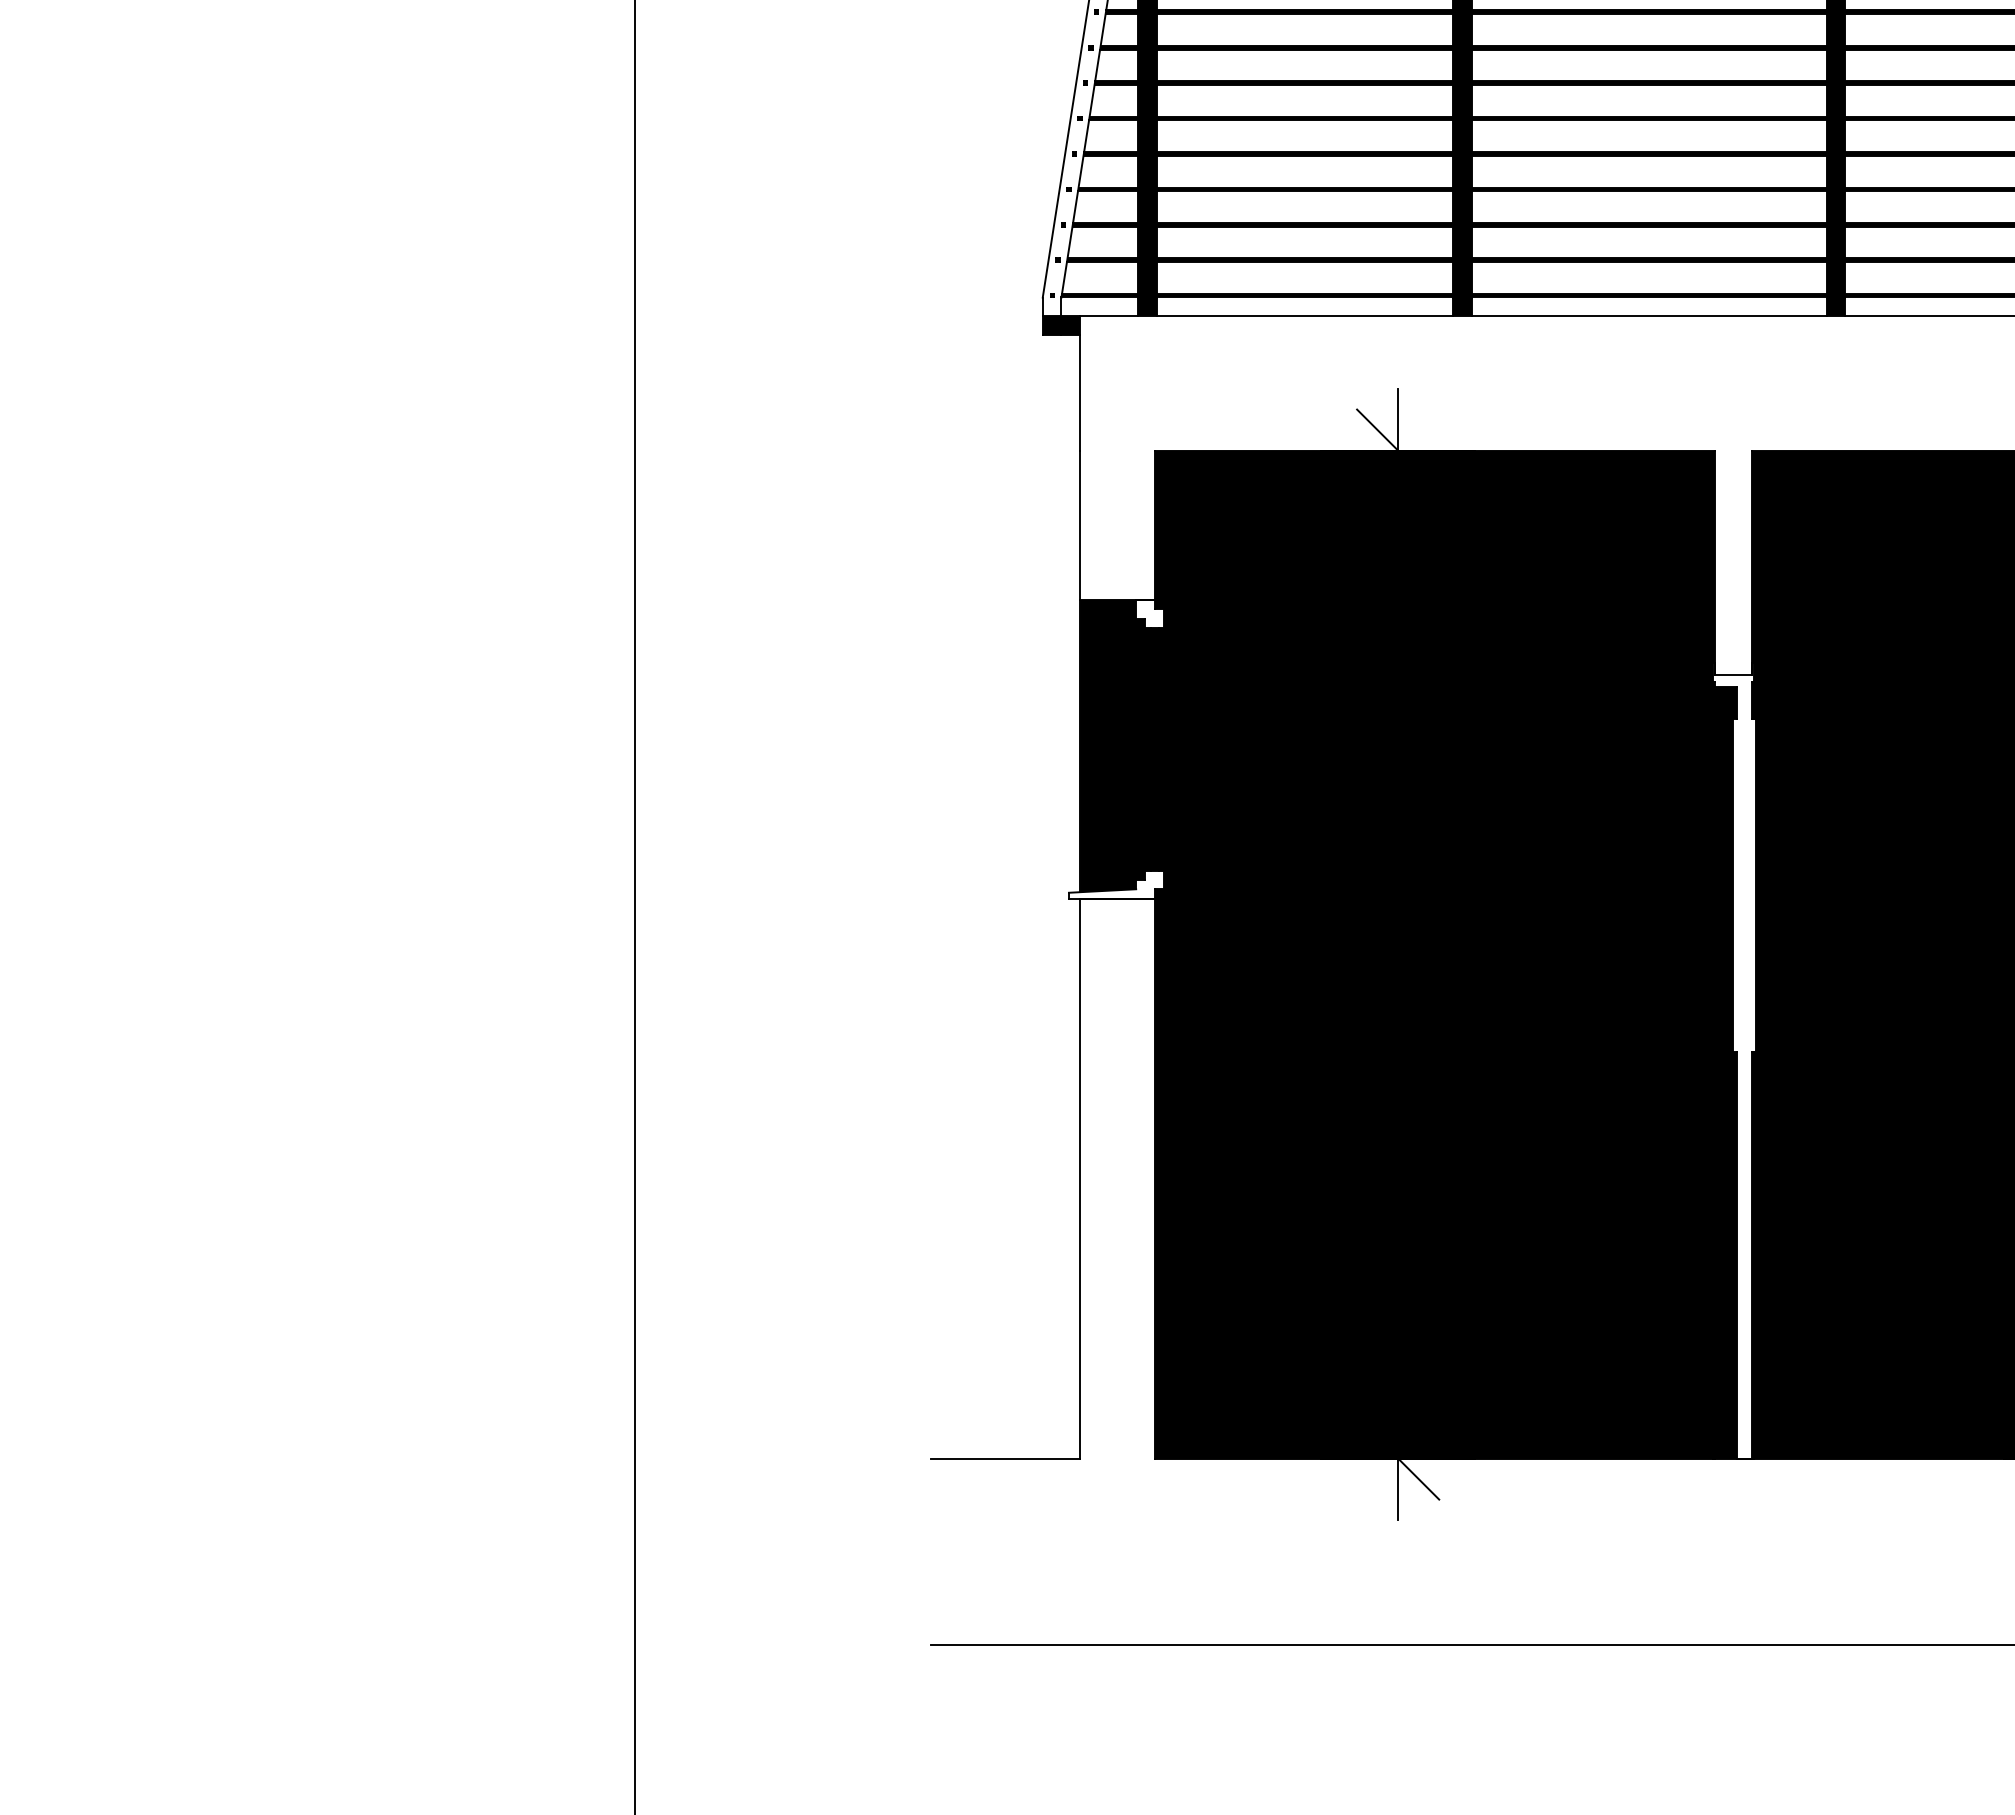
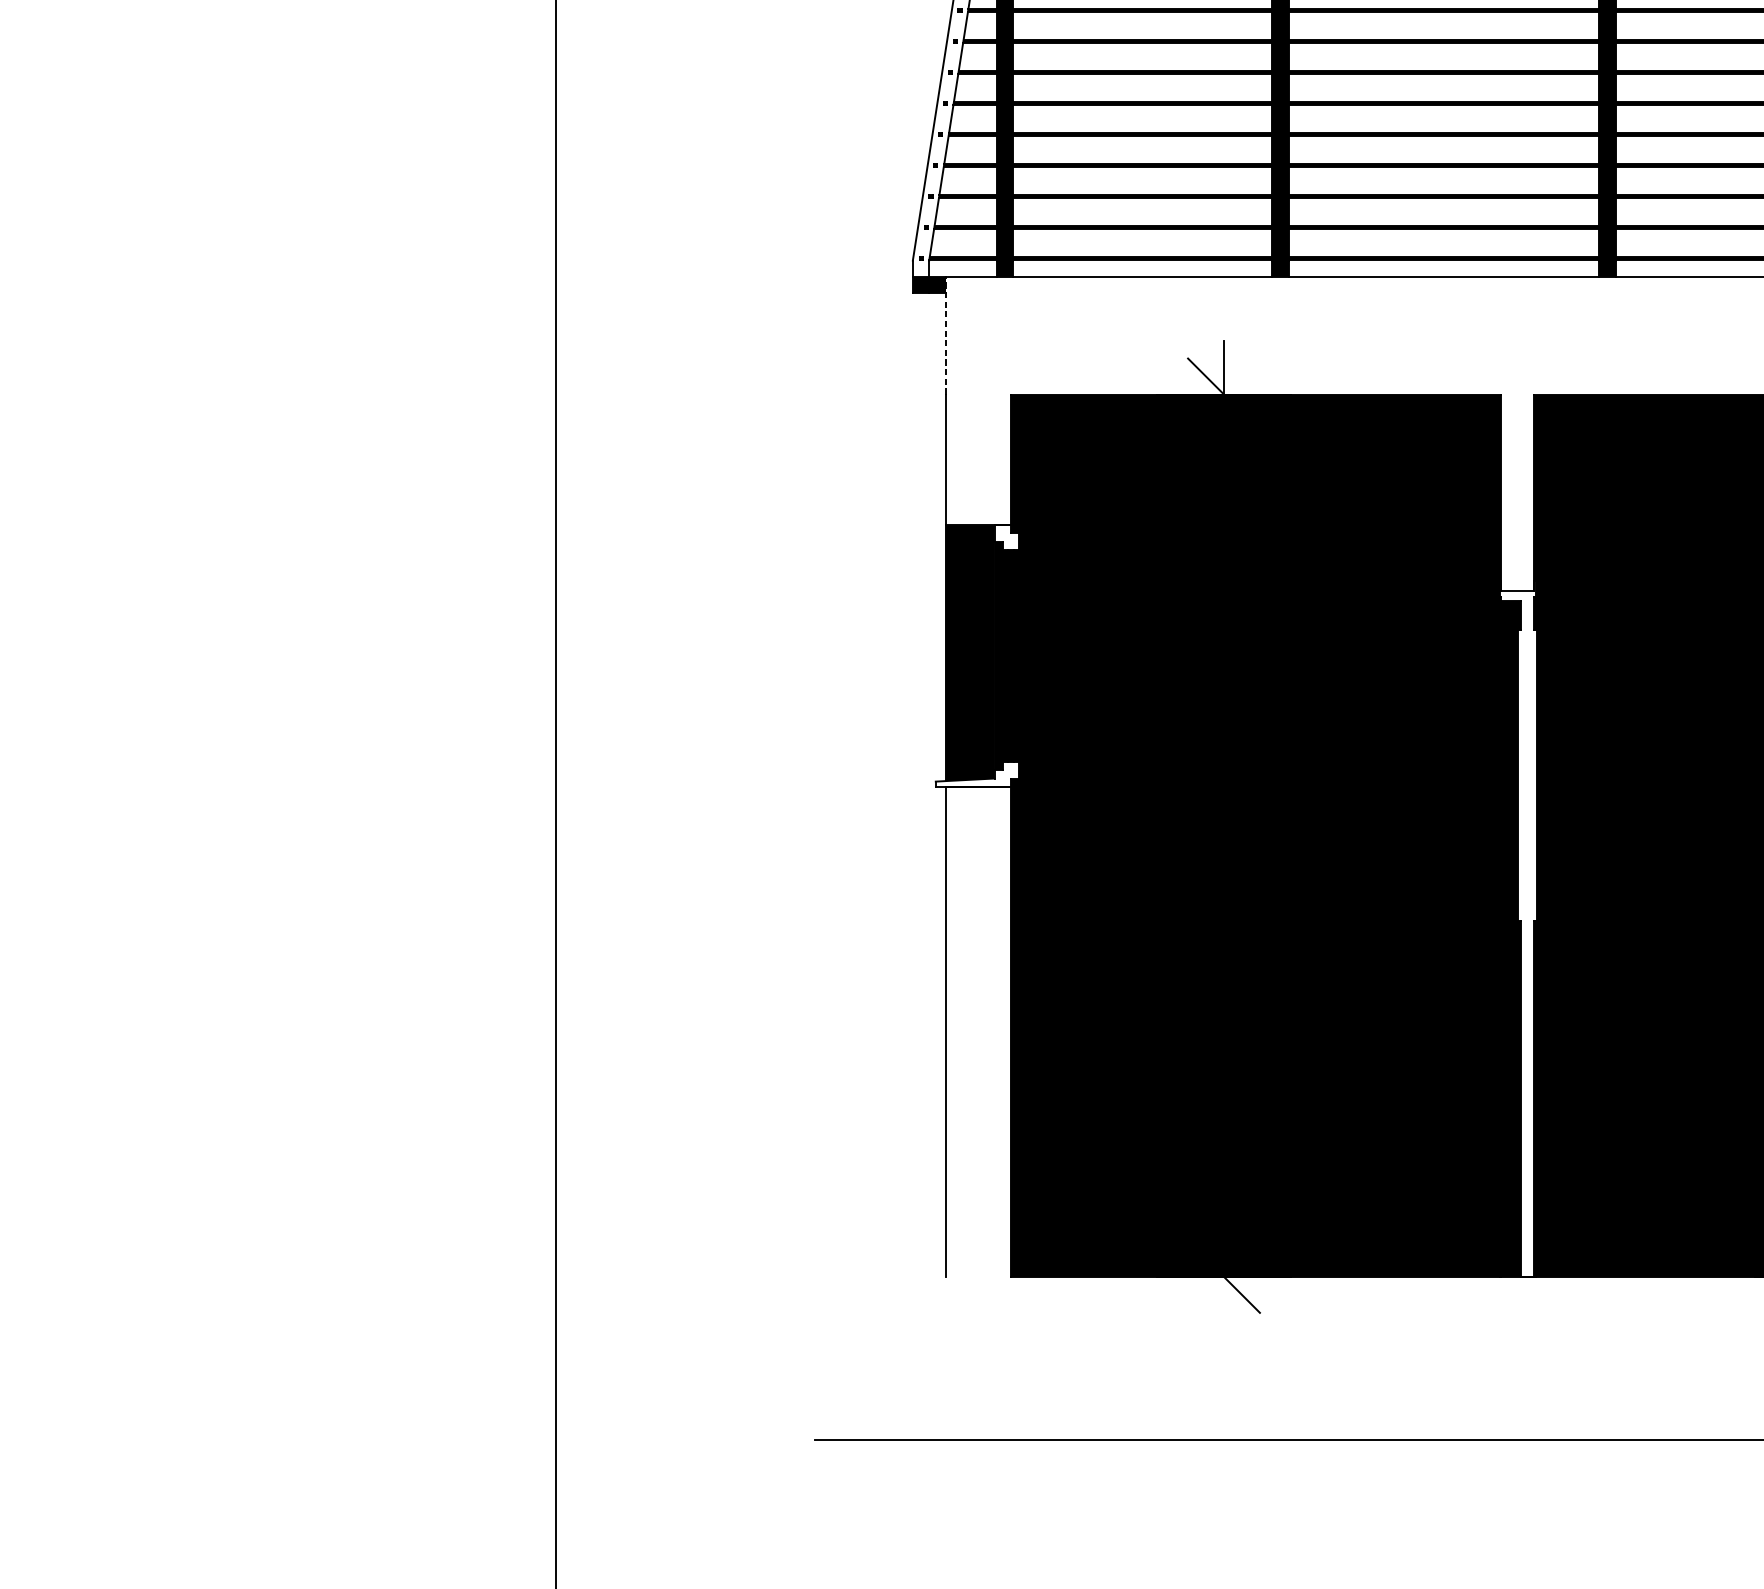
line: (1080, 382) -> (945, 334), solid -> dashed
line: (1005, 1458) -> (880, 1276), removed
line: (1398, 1489) -> (1224, 1304), removed

